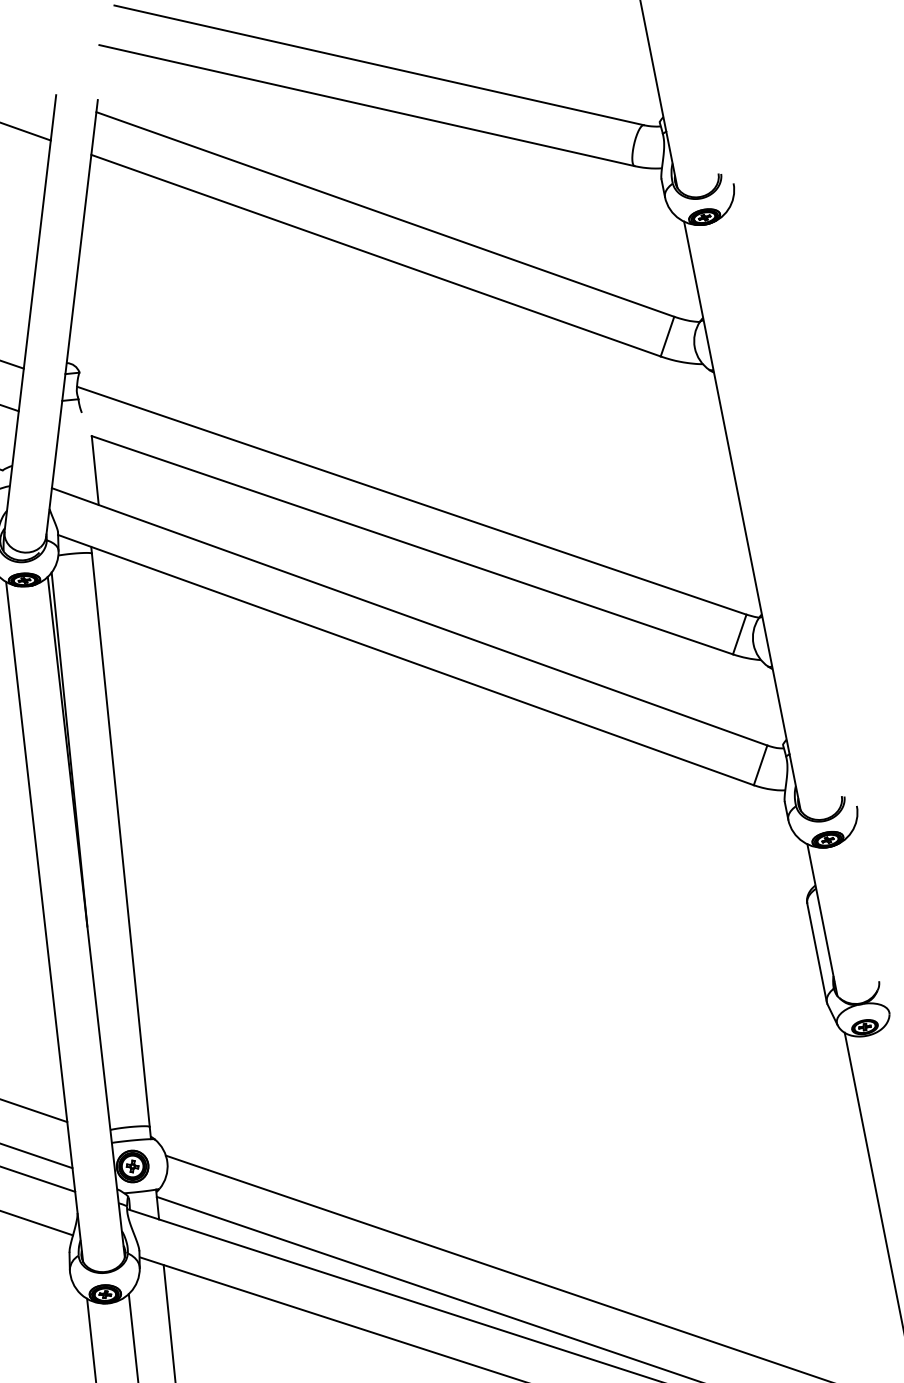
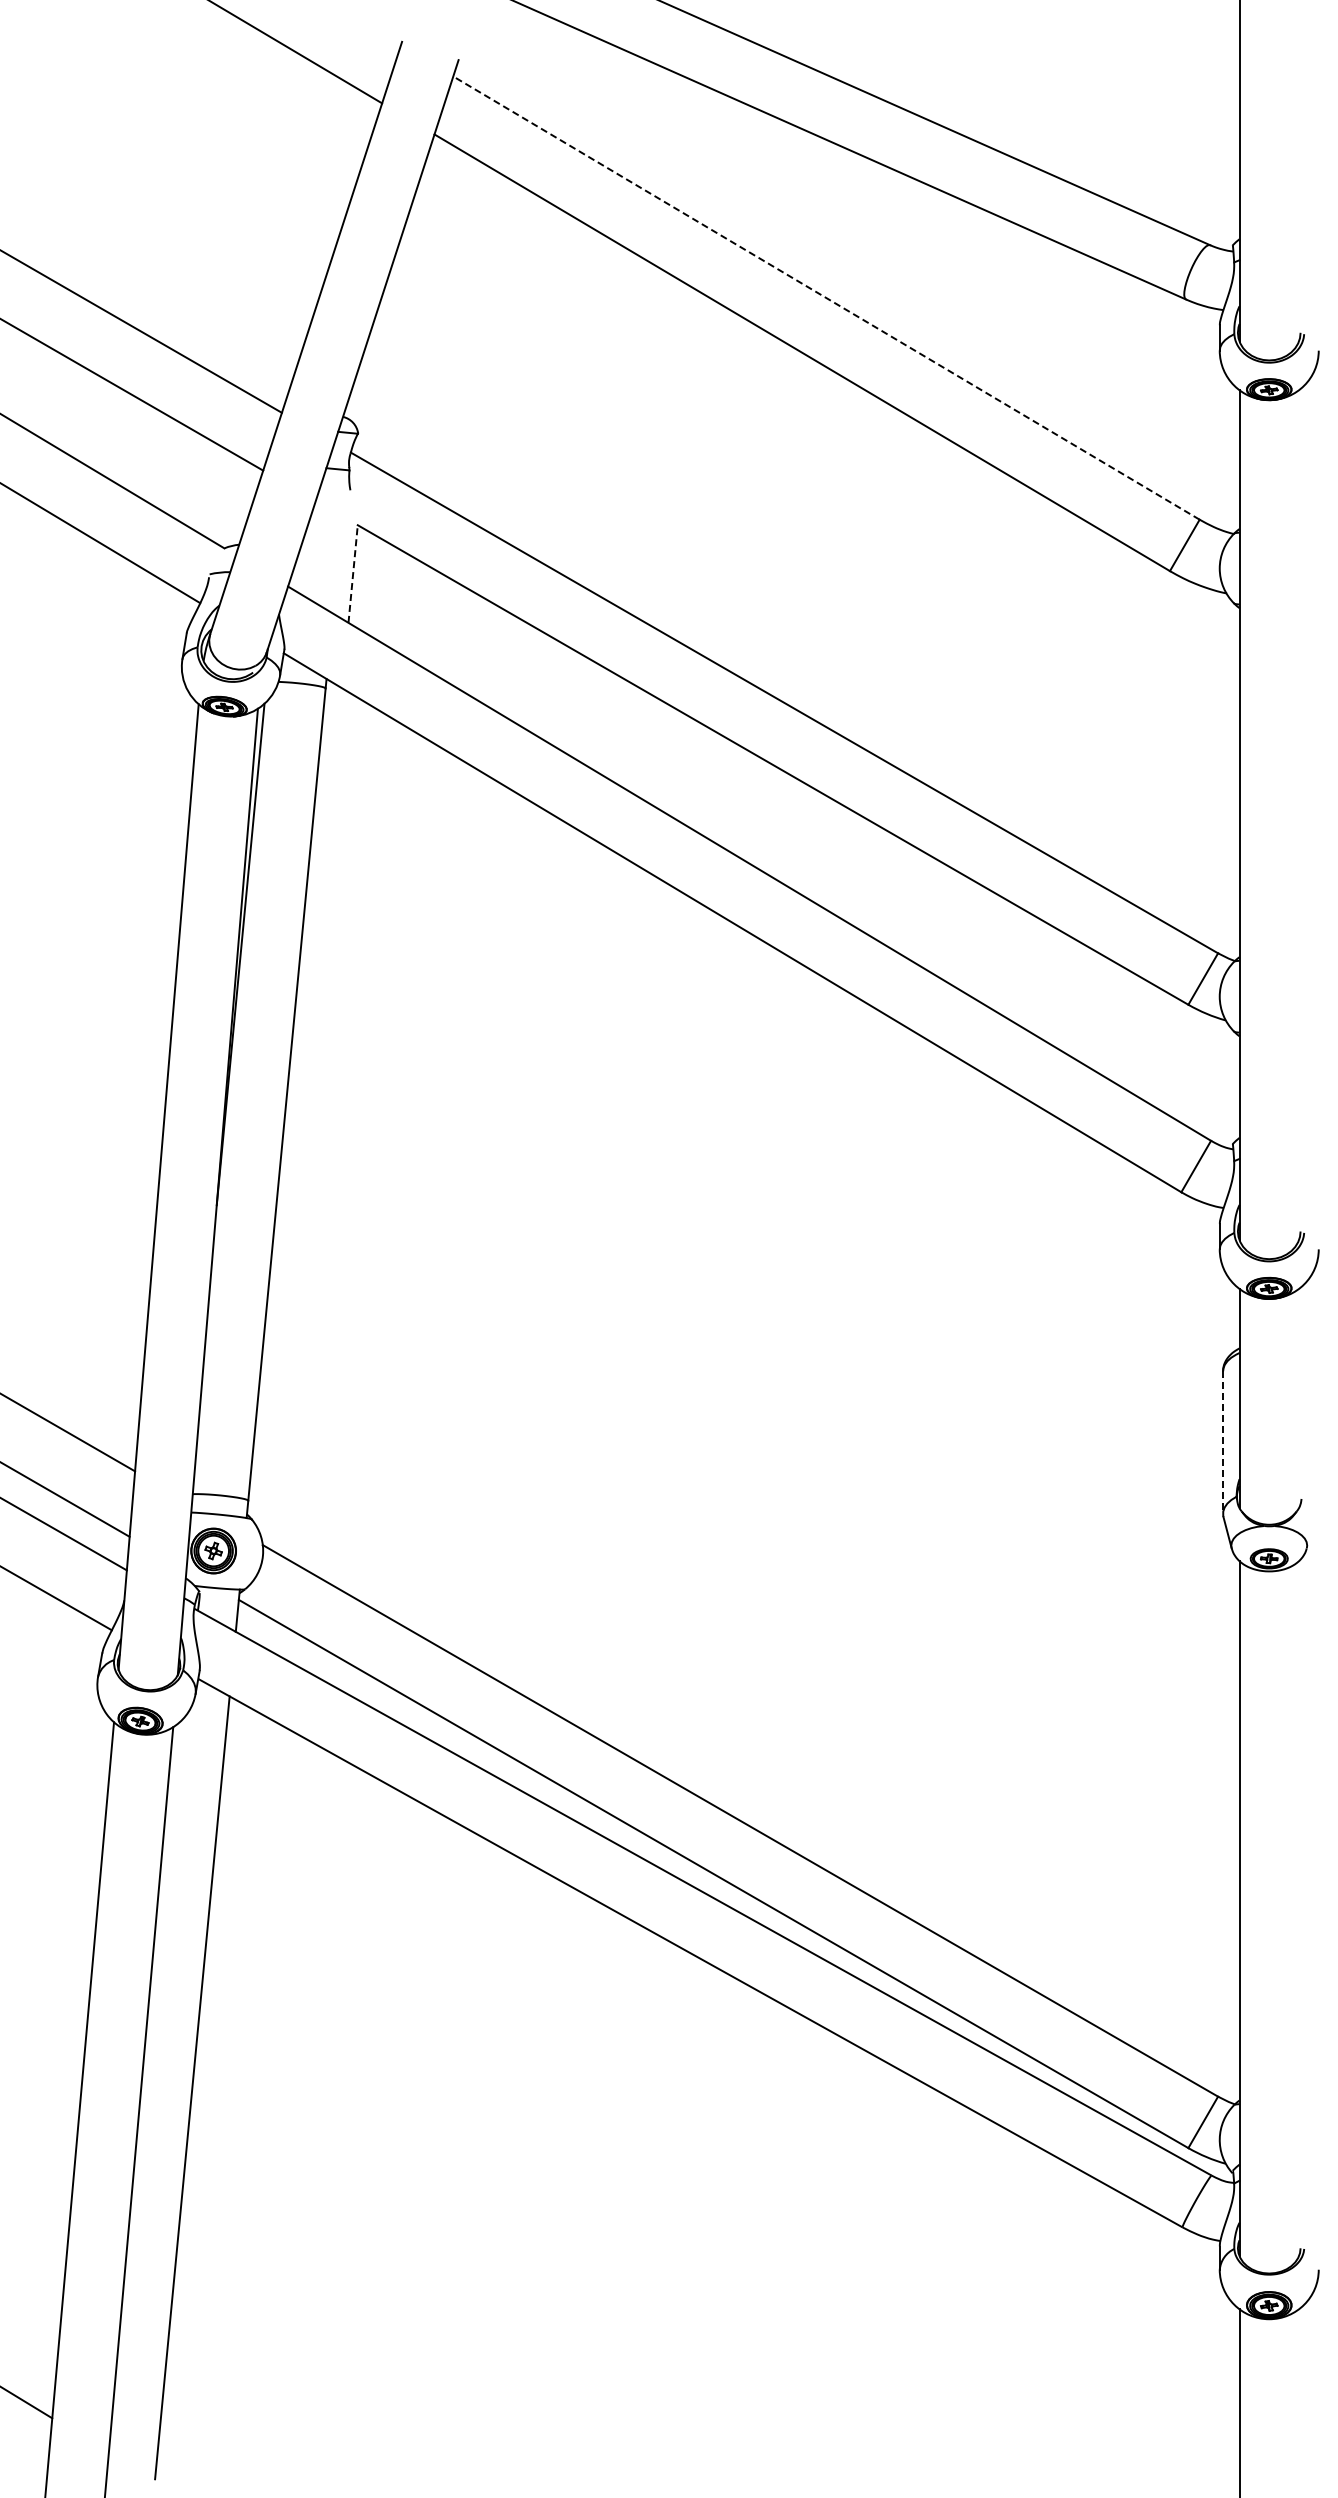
line: (385, 214) -> (826, 297), solid -> dashed
line: (95, 470) -> (353, 573), solid -> dashed
line: (817, 953) -> (1223, 1443), solid -> dashed

